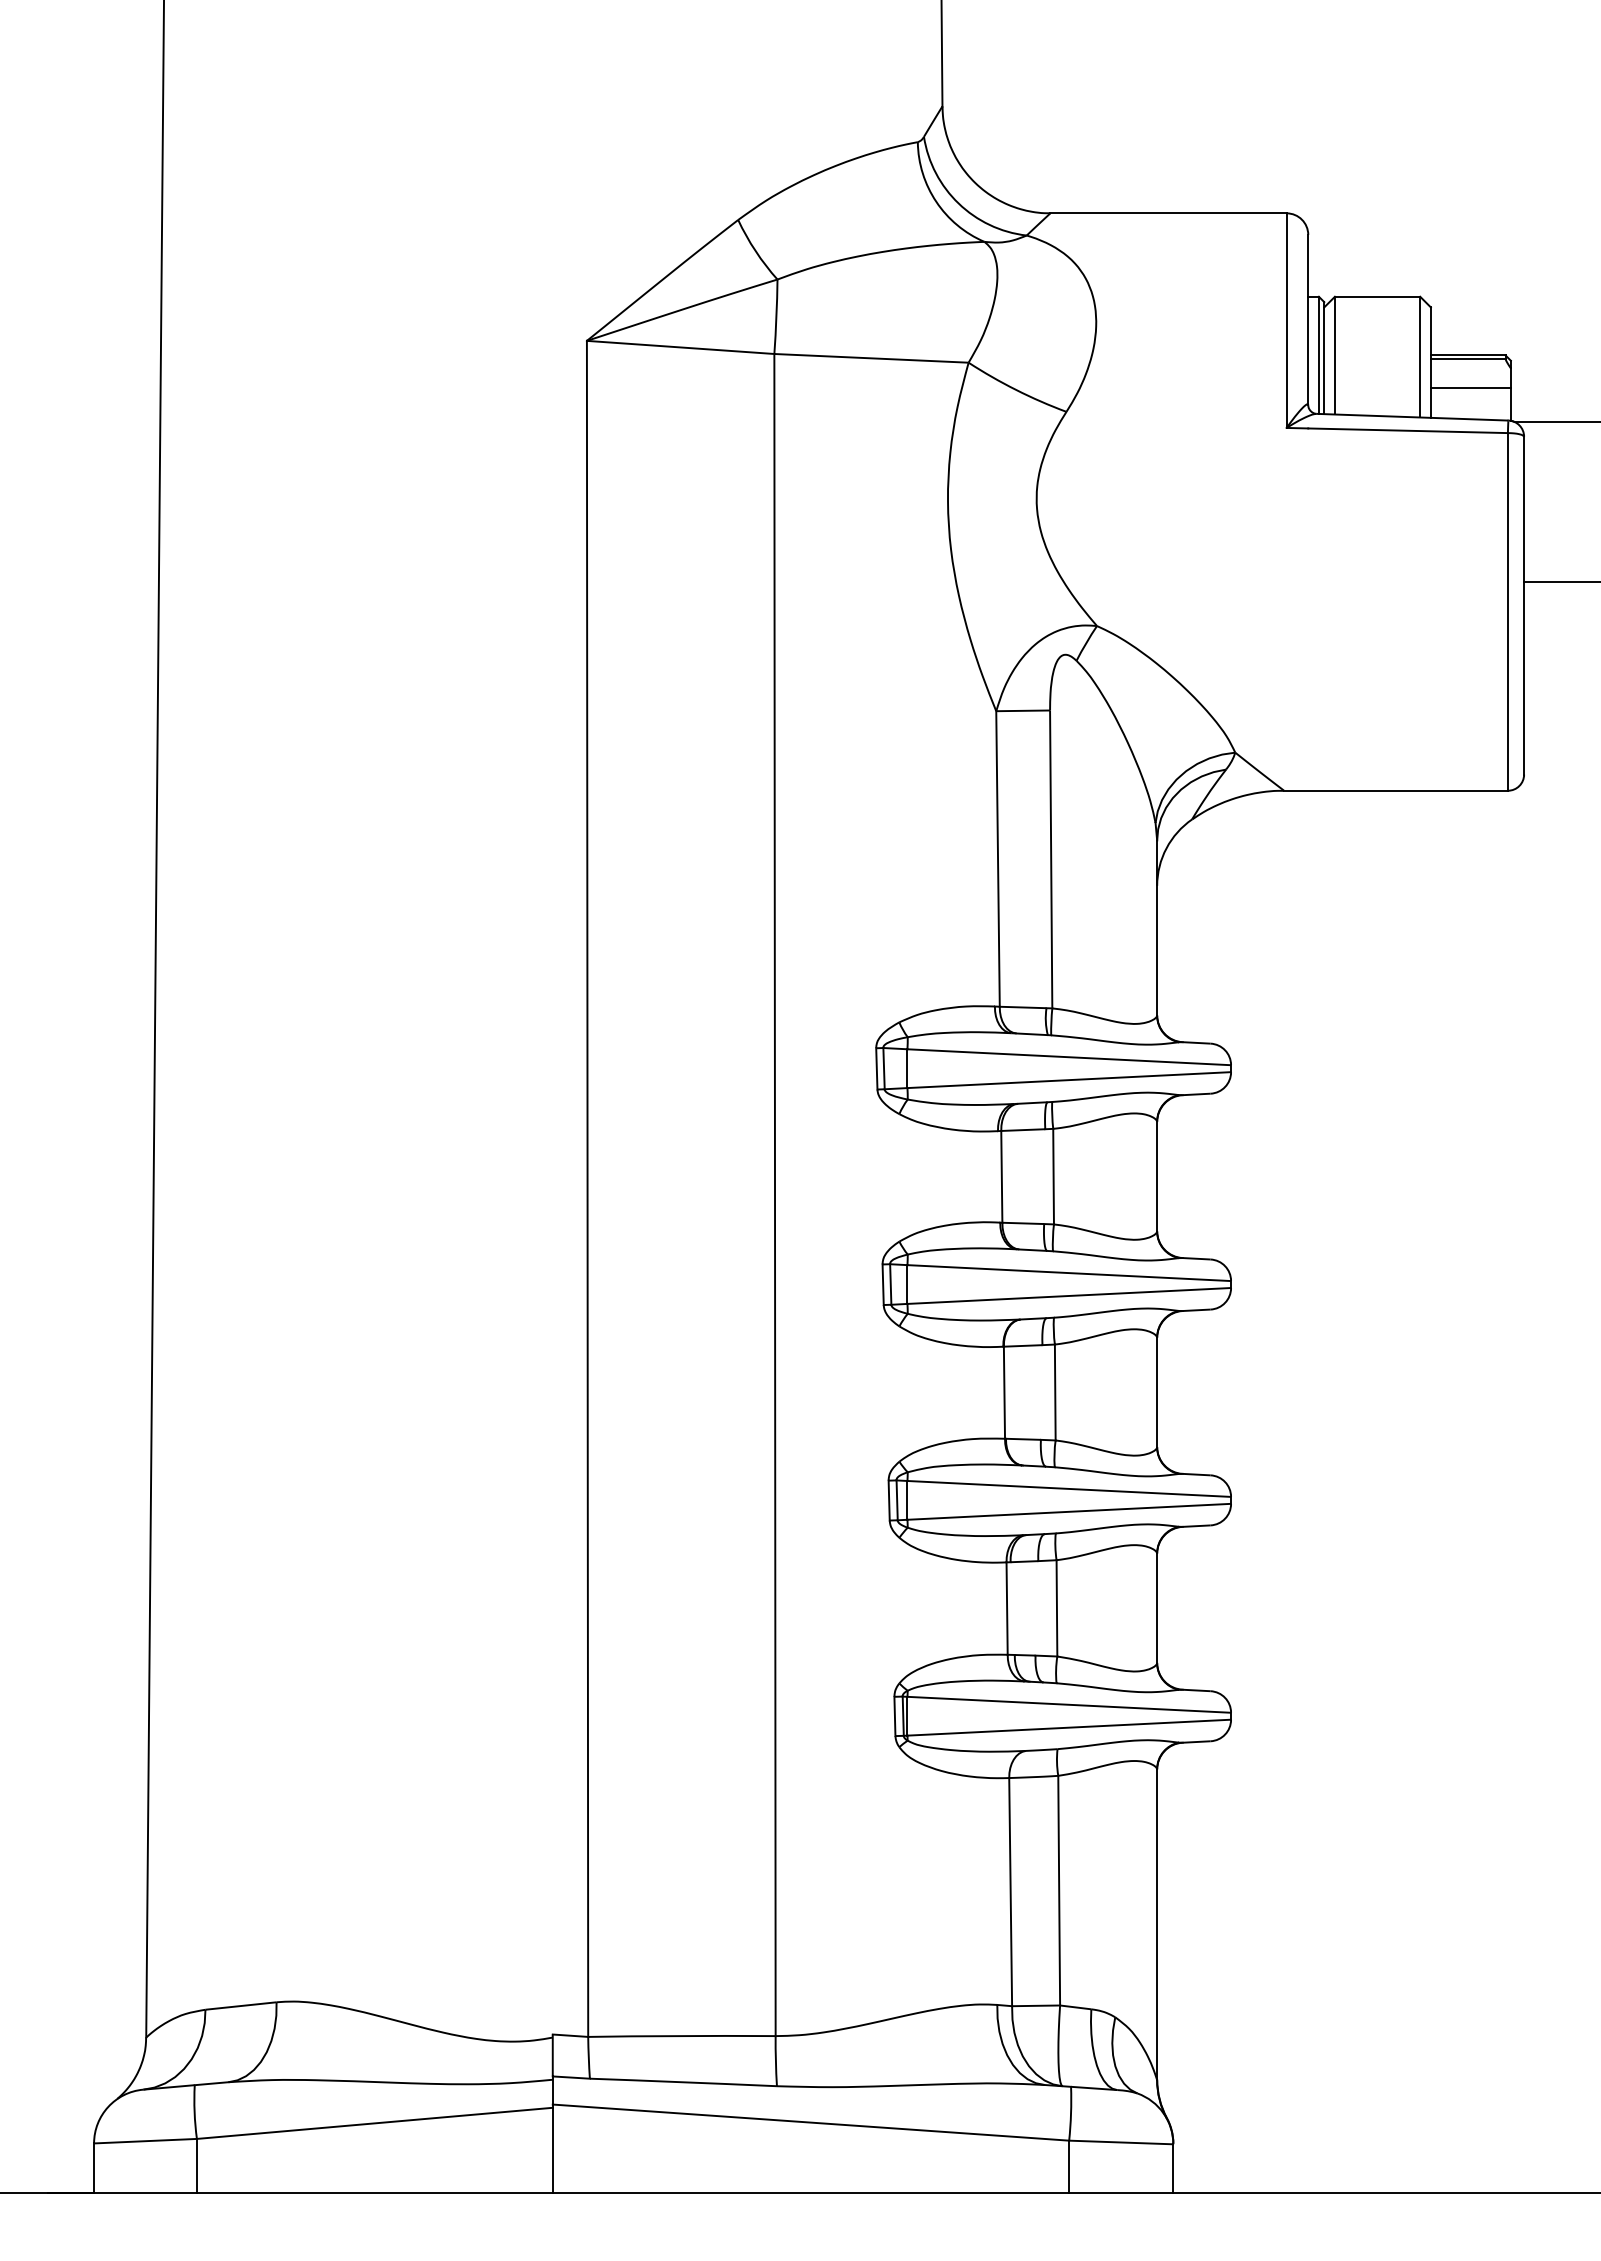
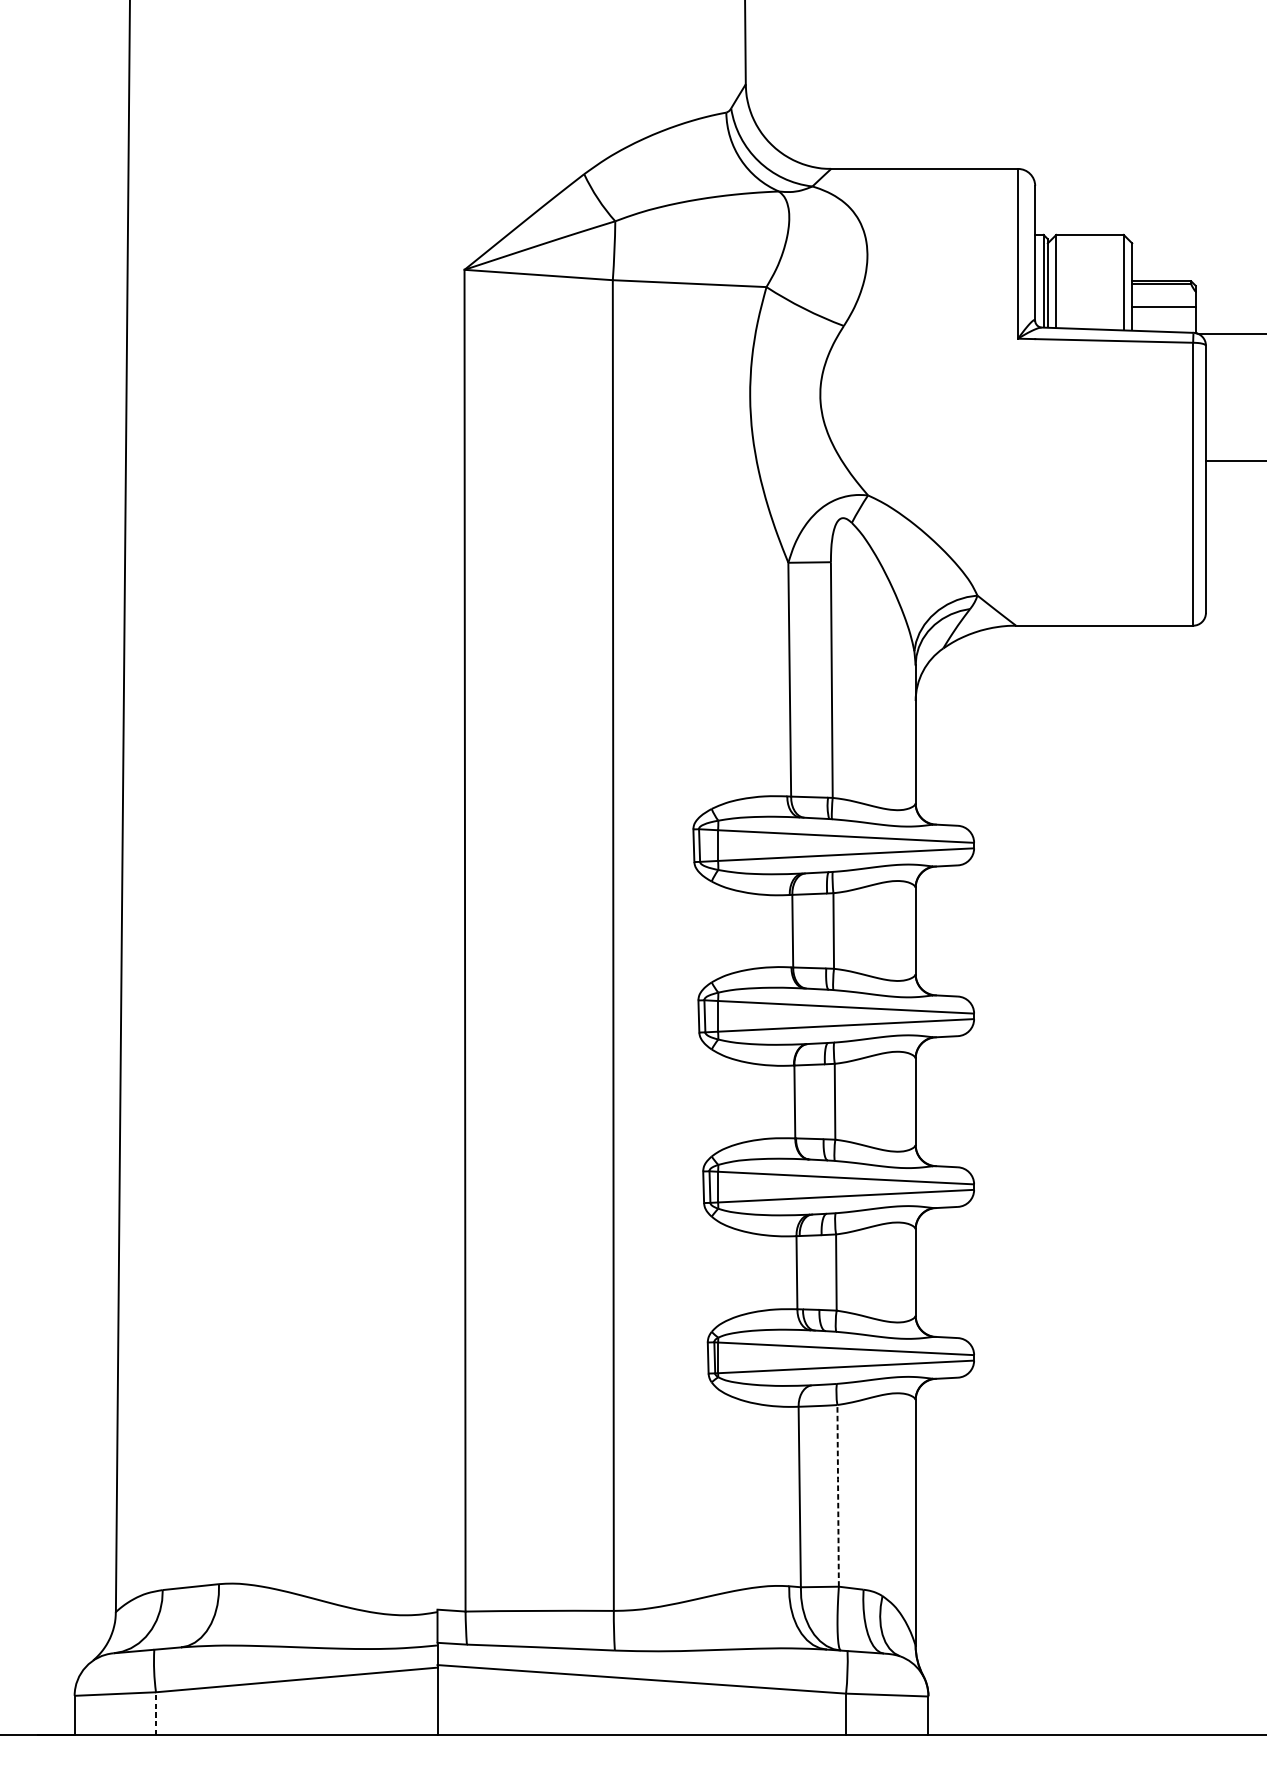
line: (1059, 1890) -> (838, 1495), solid -> dashed
line: (196, 2165) -> (155, 1713), solid -> dashed

